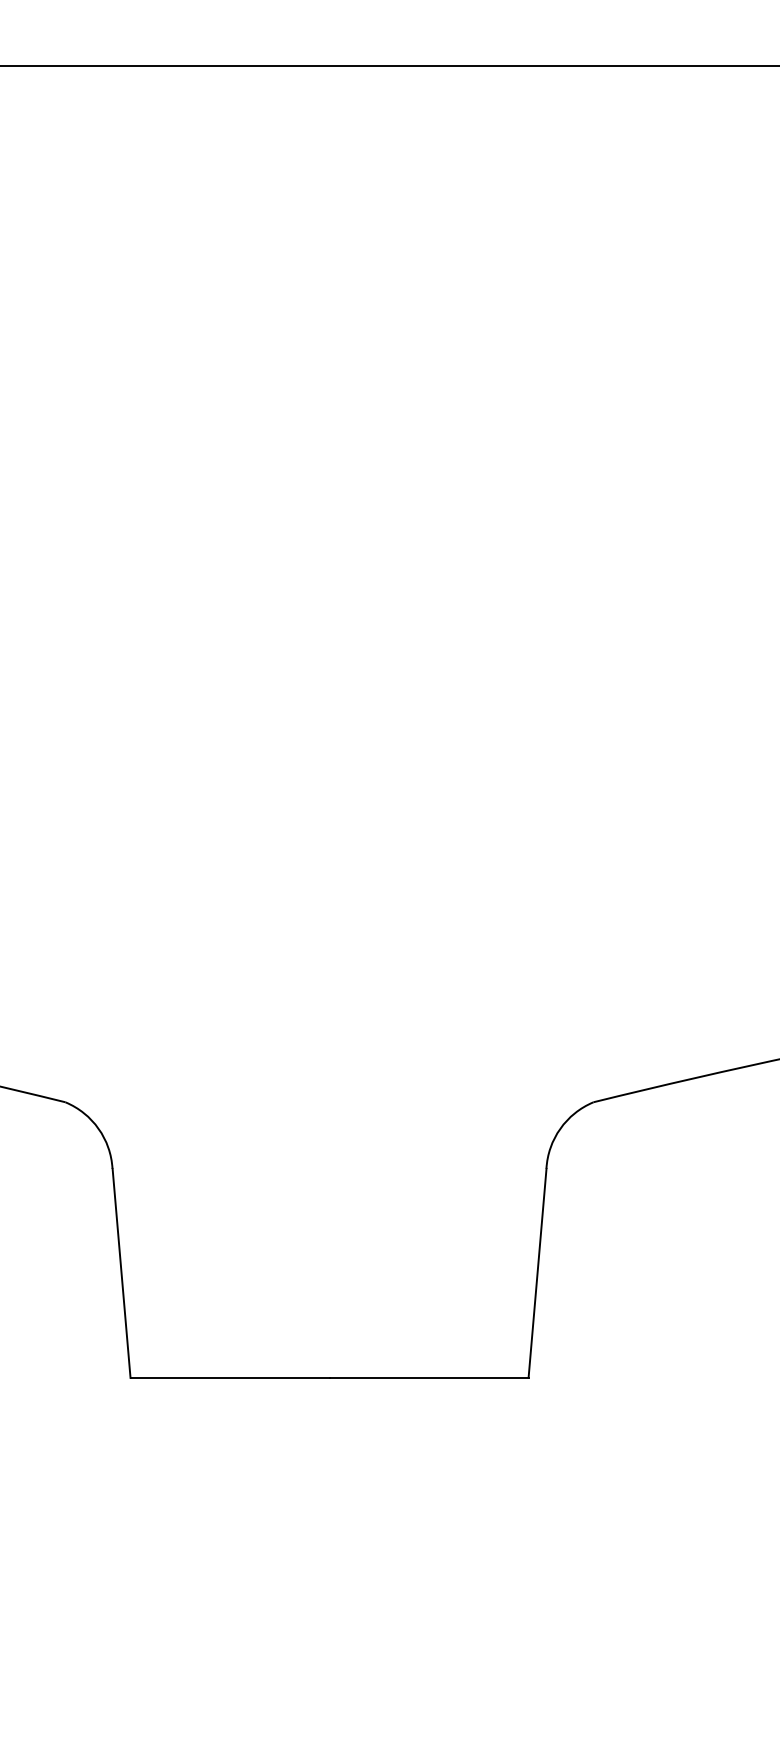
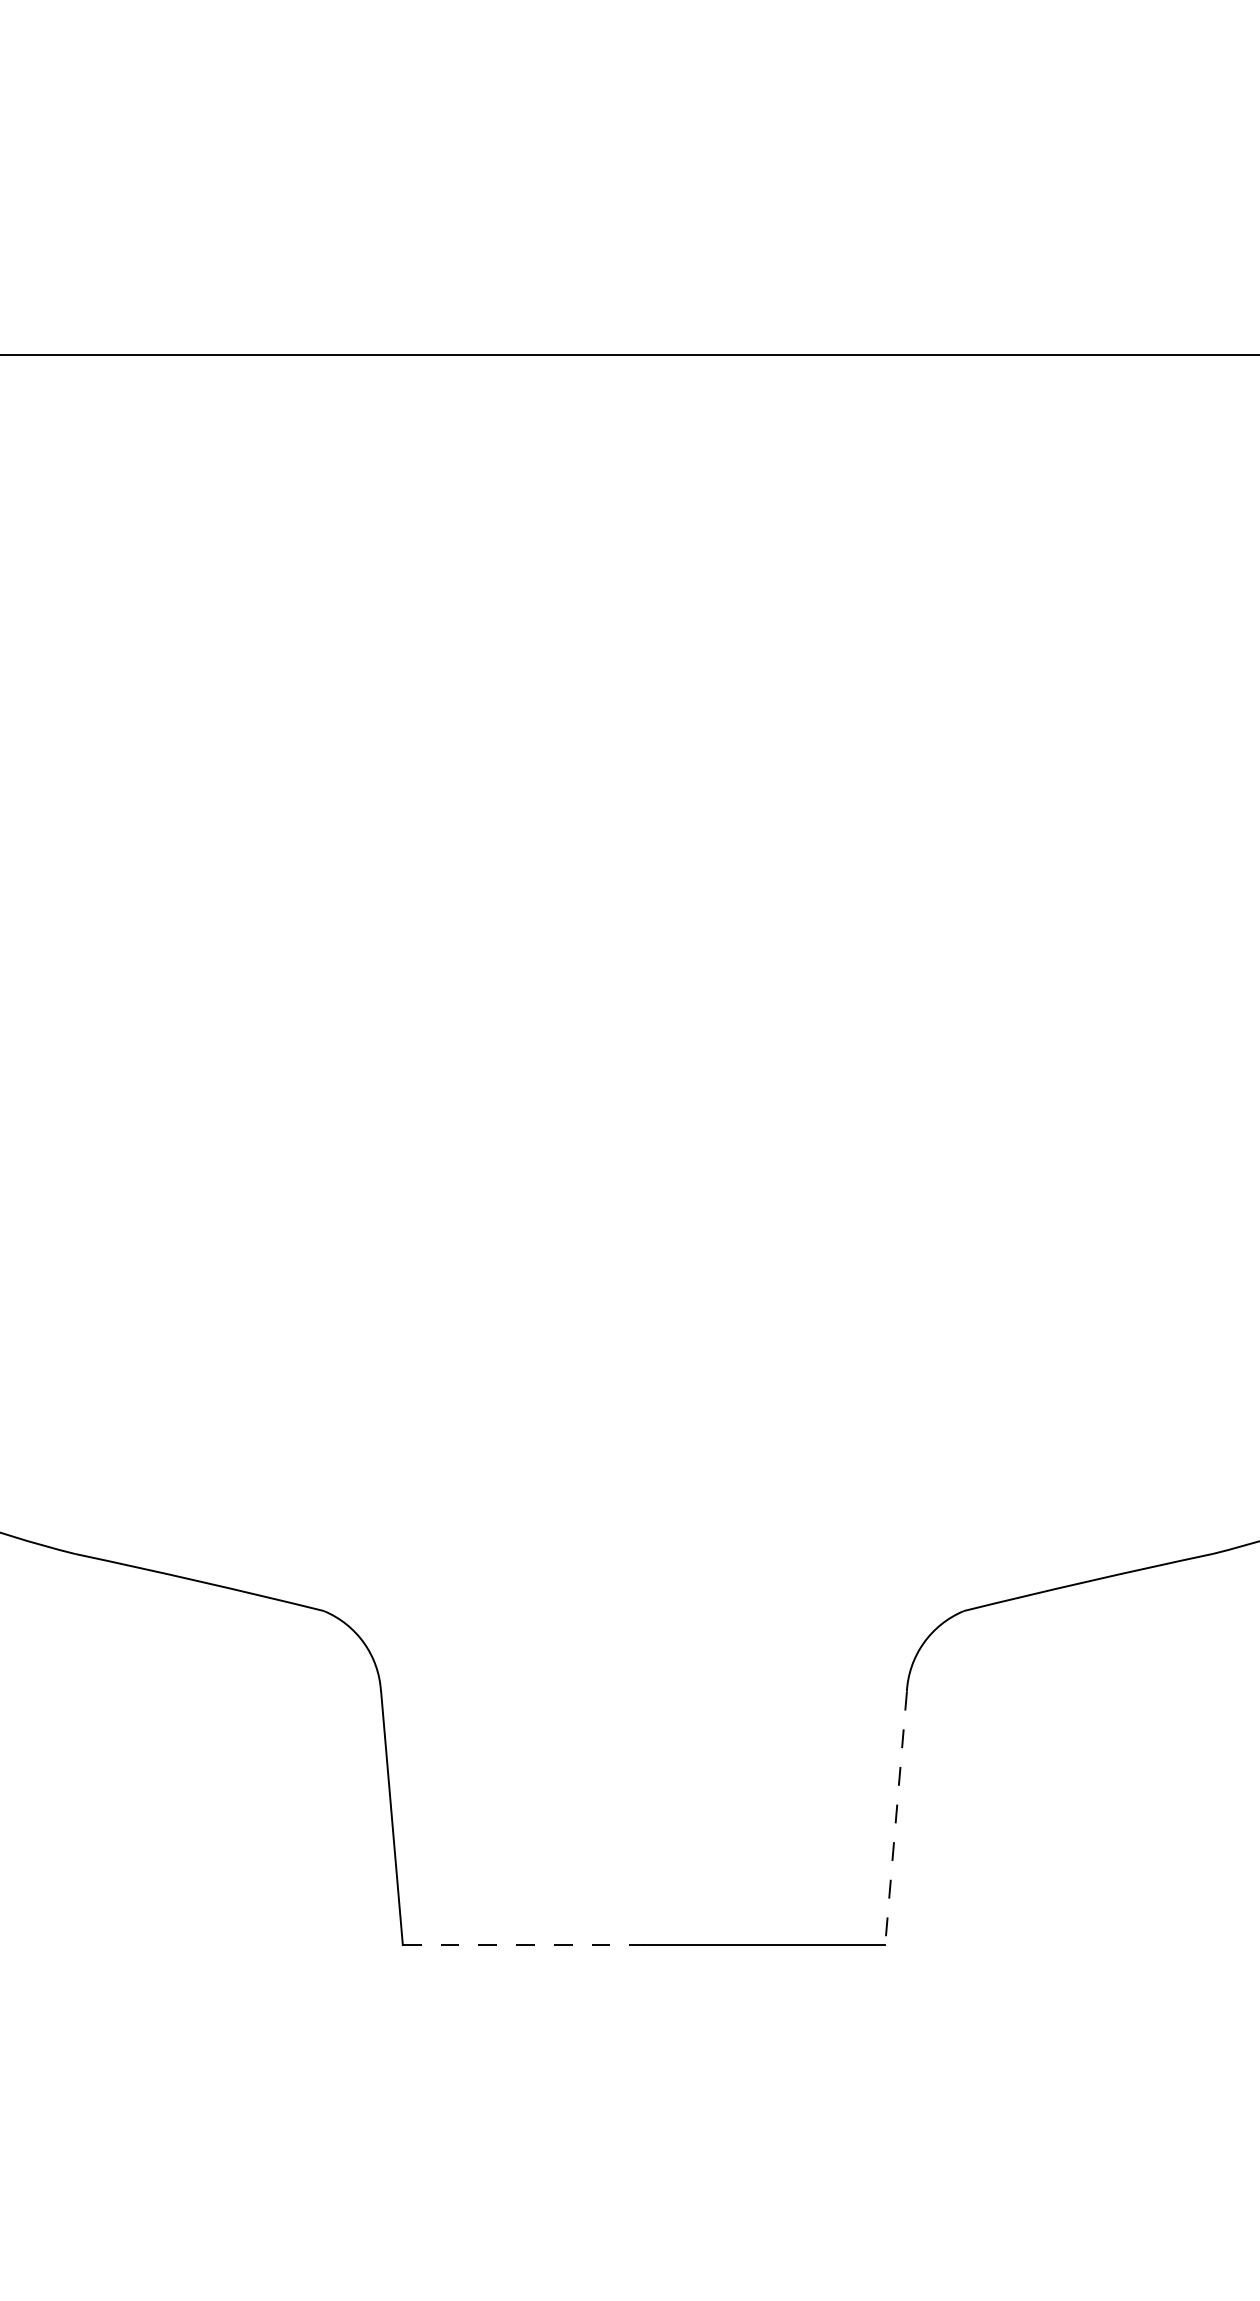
line: (537, 1273) -> (896, 1818), solid -> dashed
line: (230, 1378) -> (523, 1945), solid -> dashed

